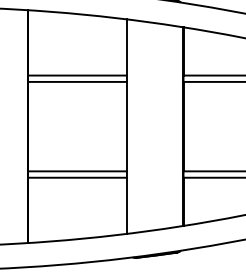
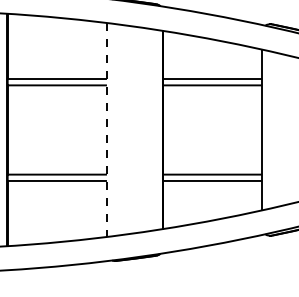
line: (126, 126) -> (106, 129), solid -> dashed

